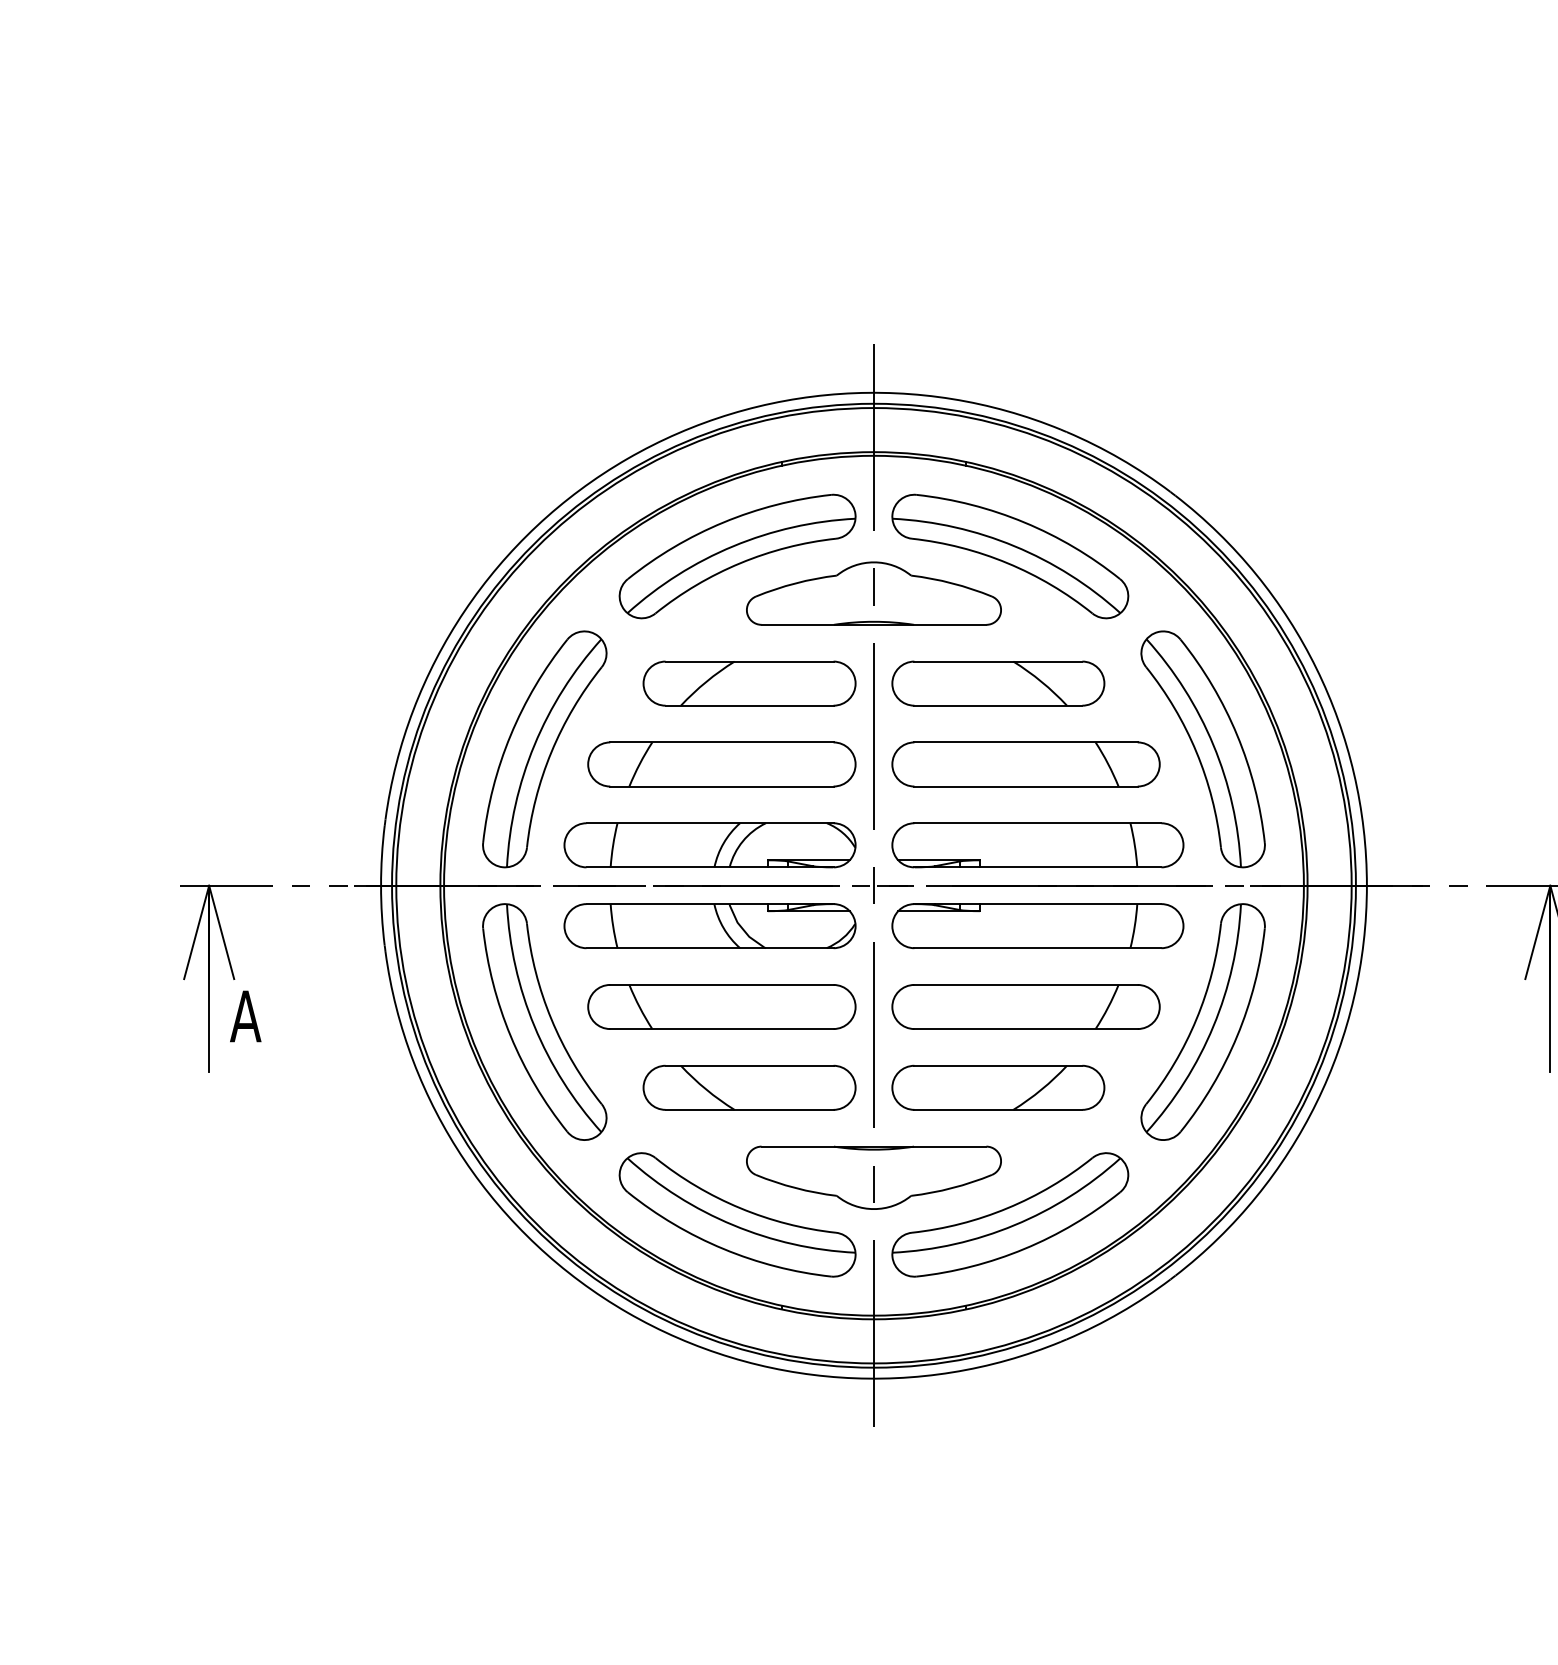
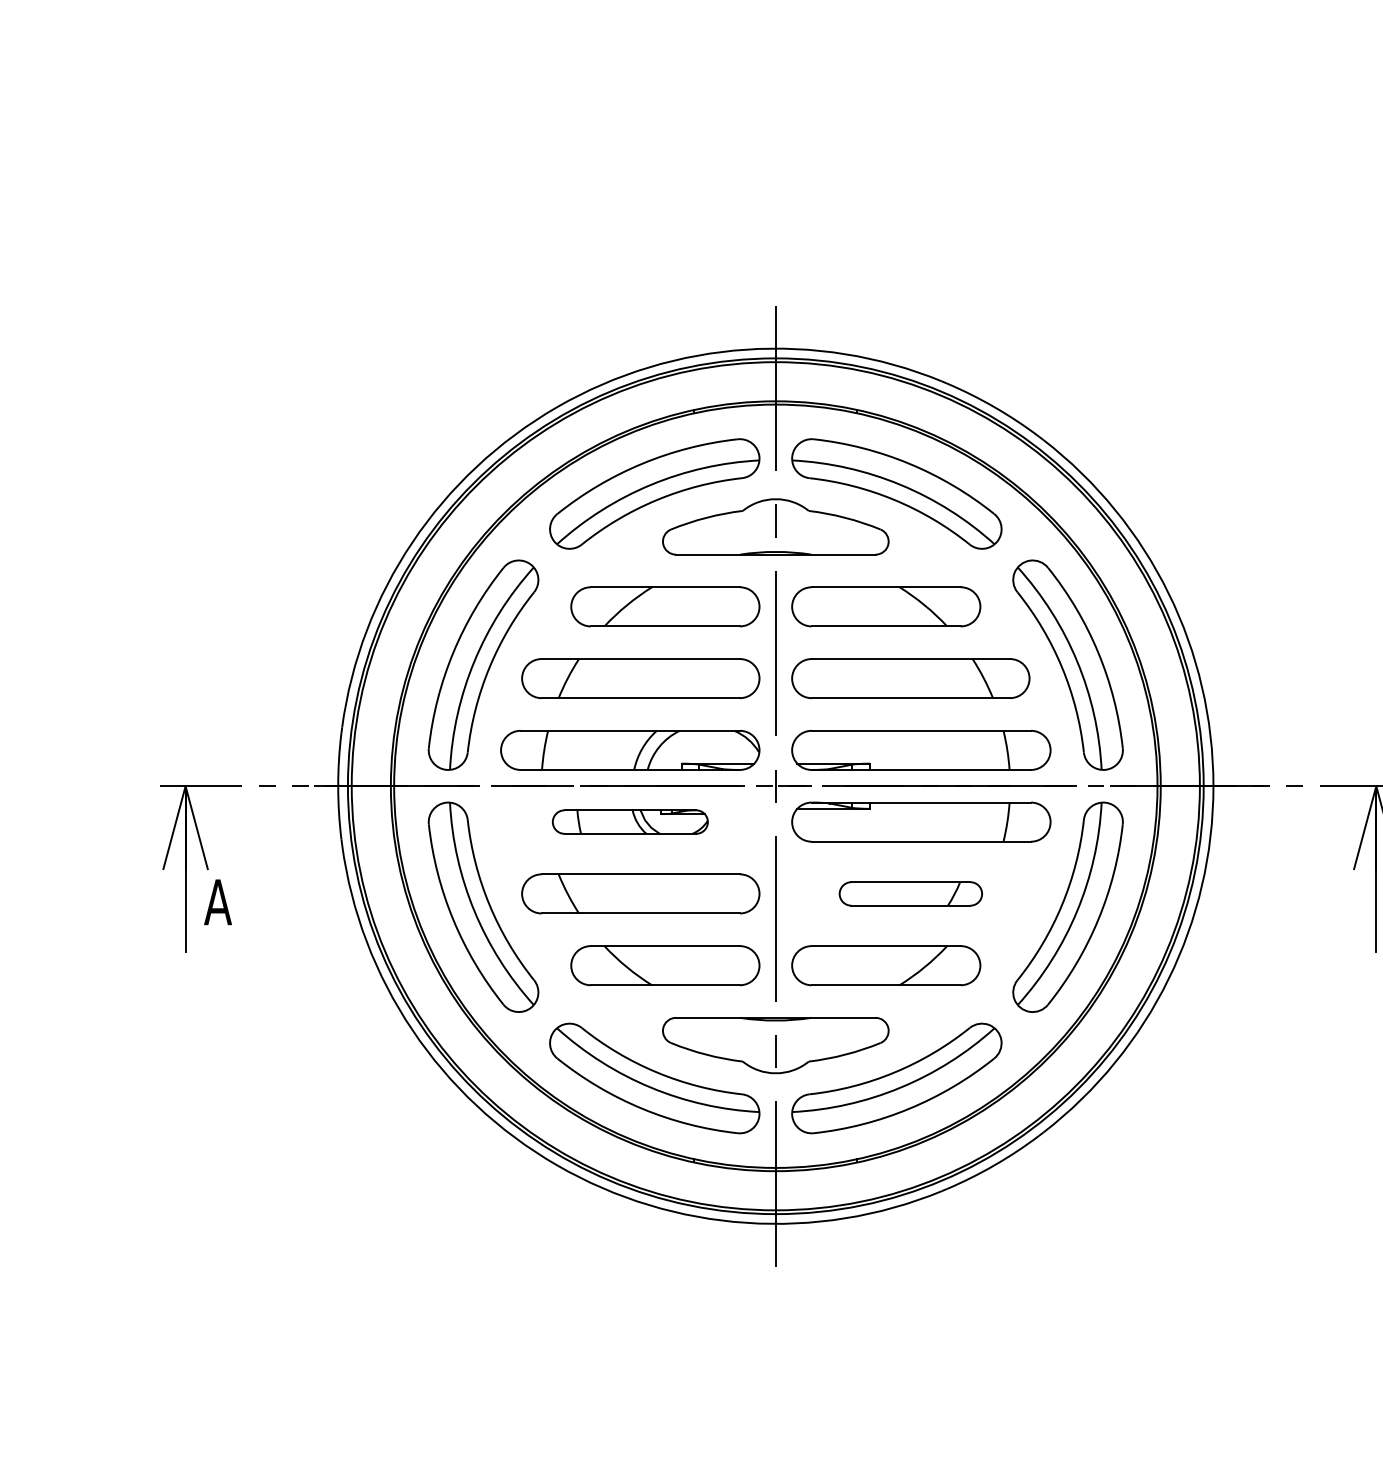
part: (710, 925) -> (630, 821), size x0.6
part: (1025, 1006) -> (910, 893), size x0.6

